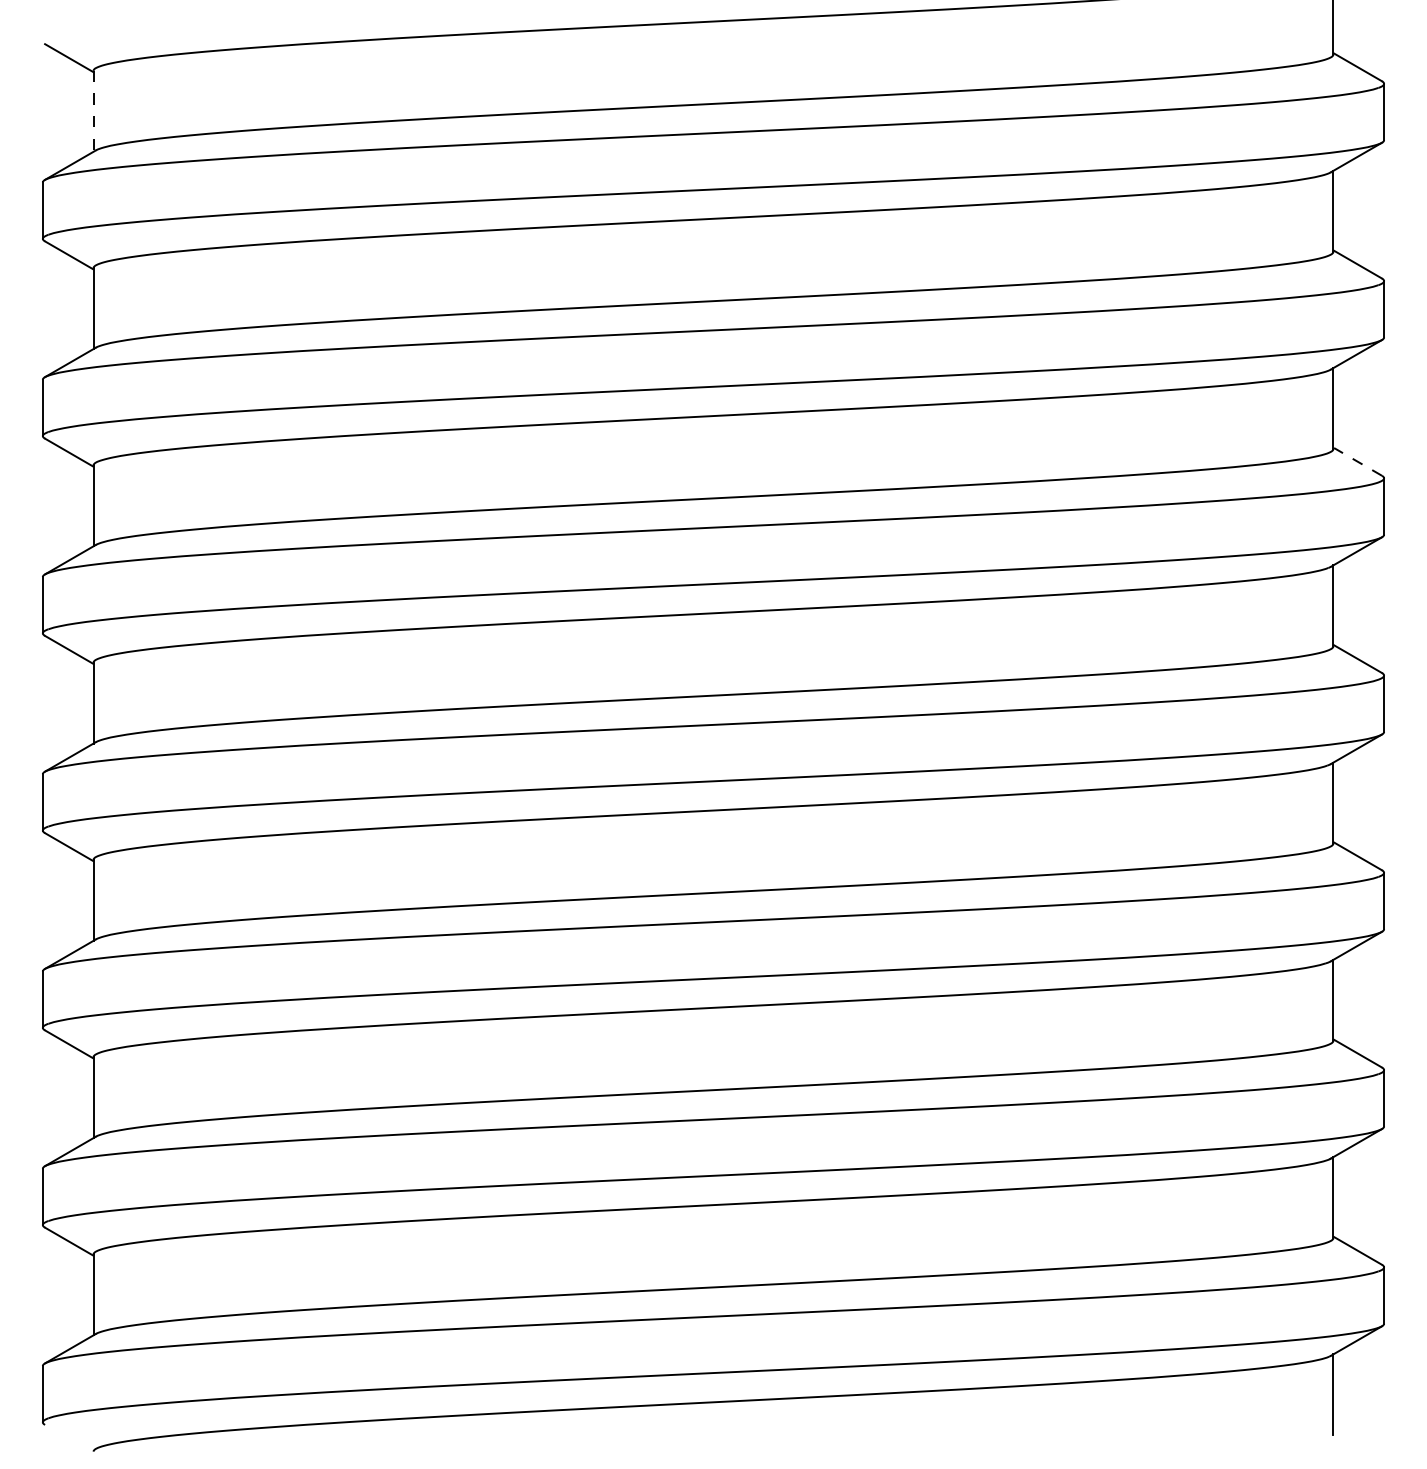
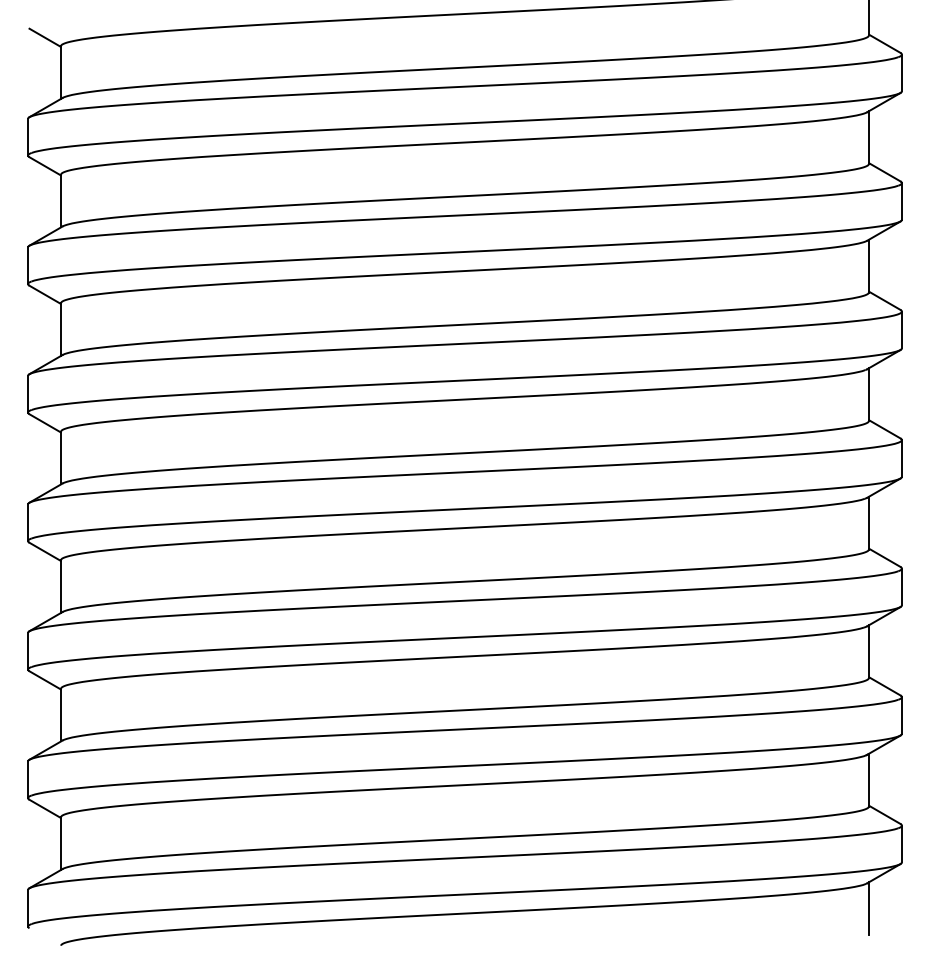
line: (94, 112) -> (61, 73), dashed -> solid
line: (1357, 461) -> (884, 300), dashed -> solid

